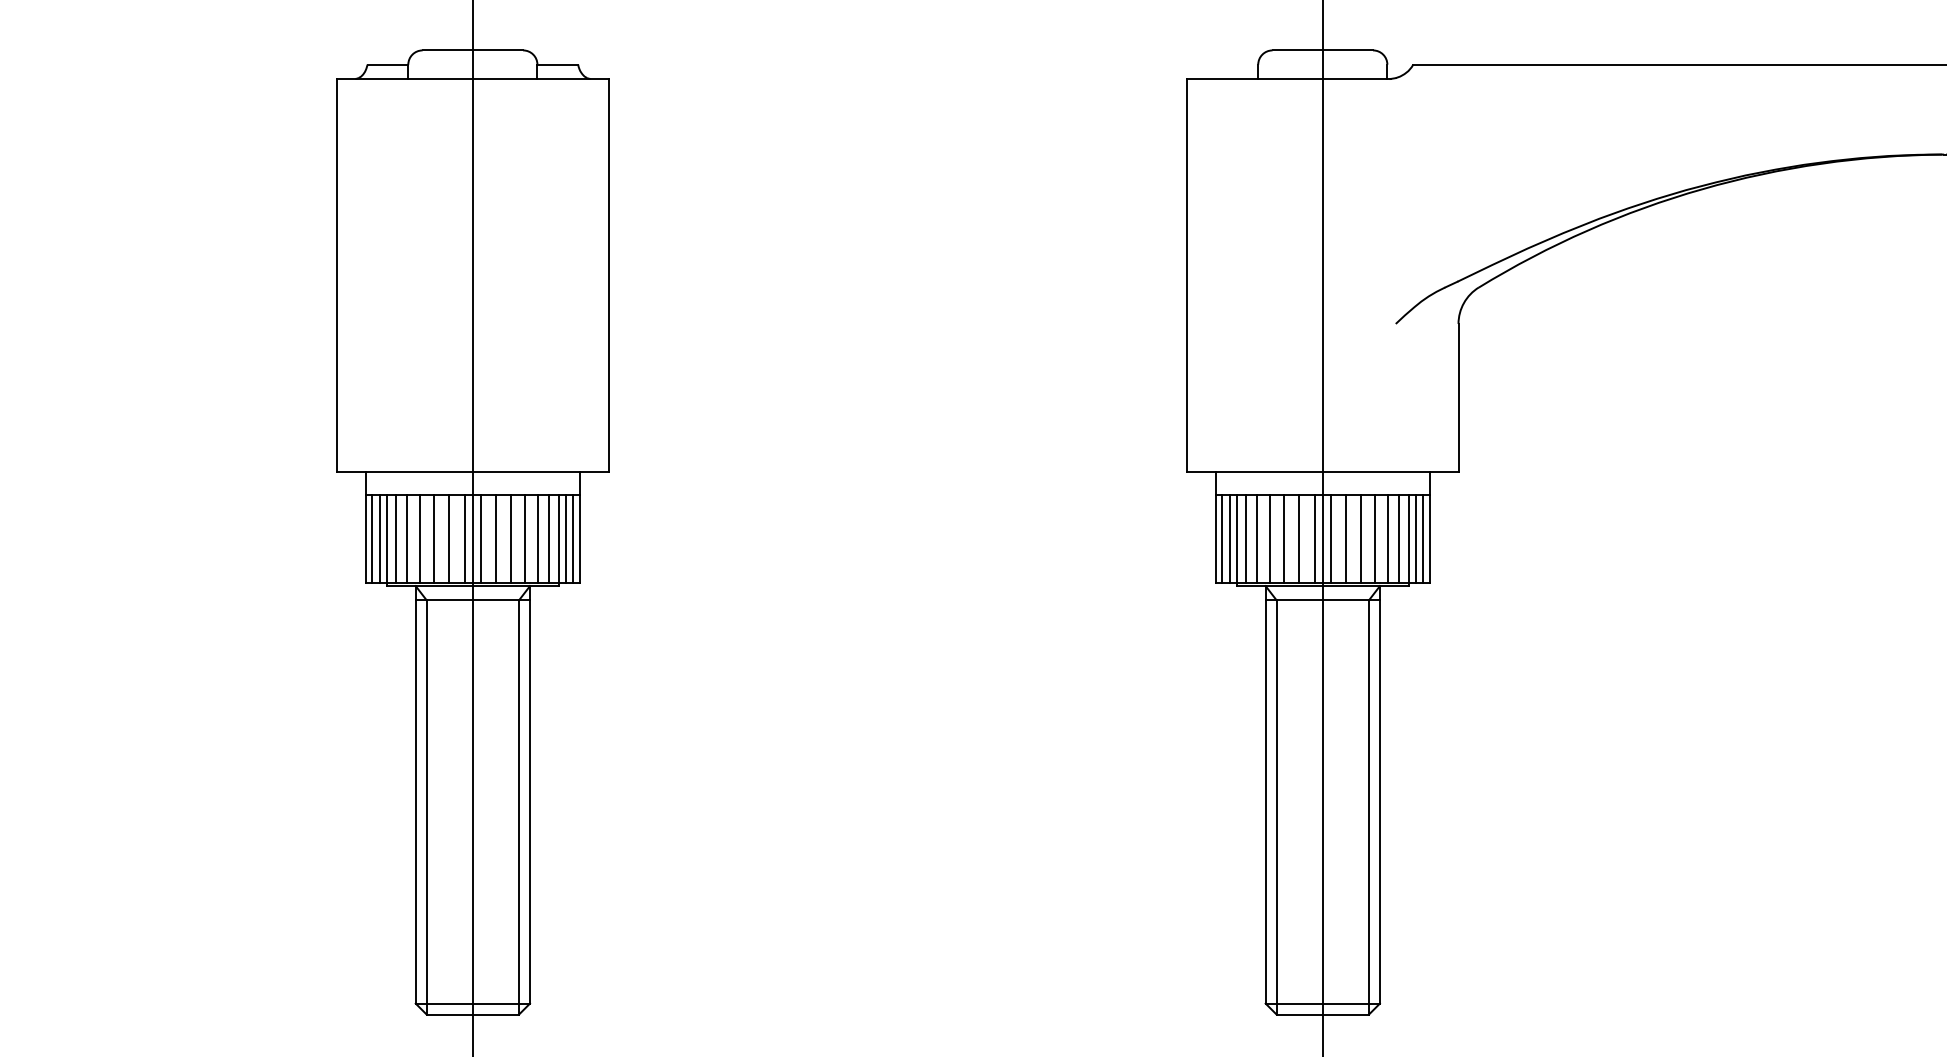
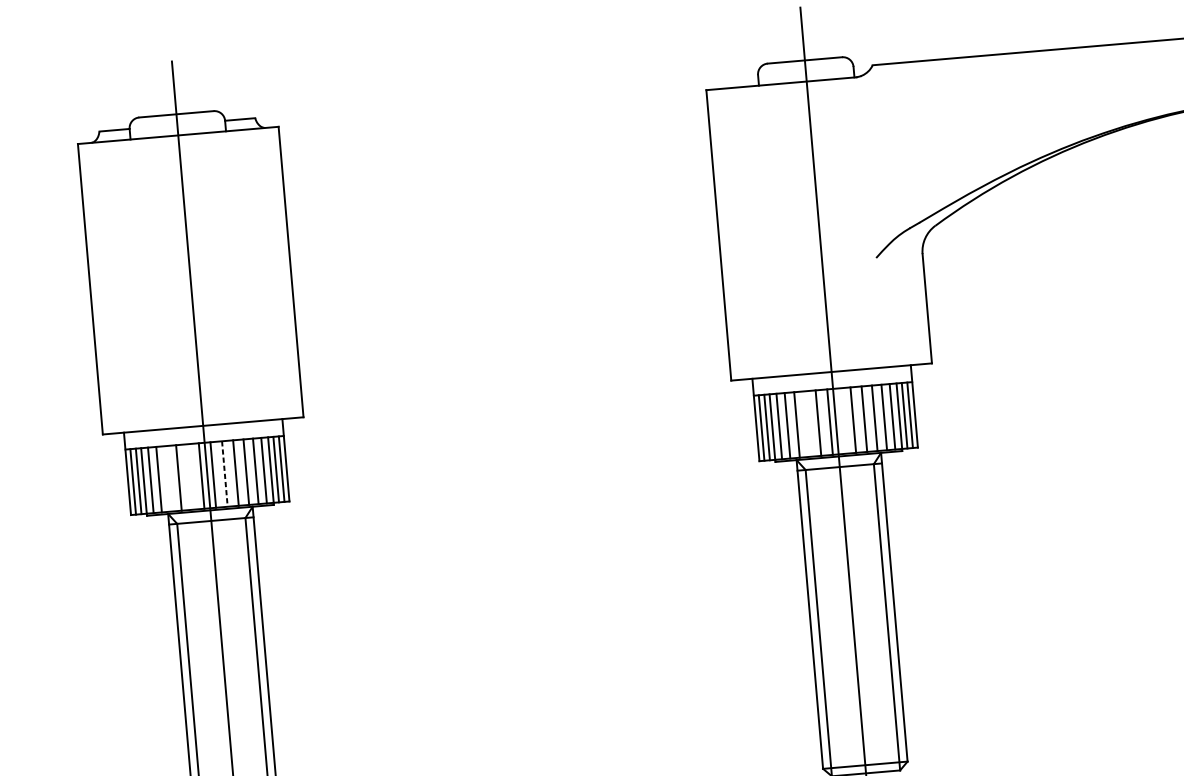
line: (420, 538) -> (168, 478), removed
line: (449, 538) -> (190, 476), removed
line: (1284, 538) -> (807, 423), removed
line: (1330, 538) -> (841, 420), removed
line: (496, 539) -> (224, 474), solid -> dashed

